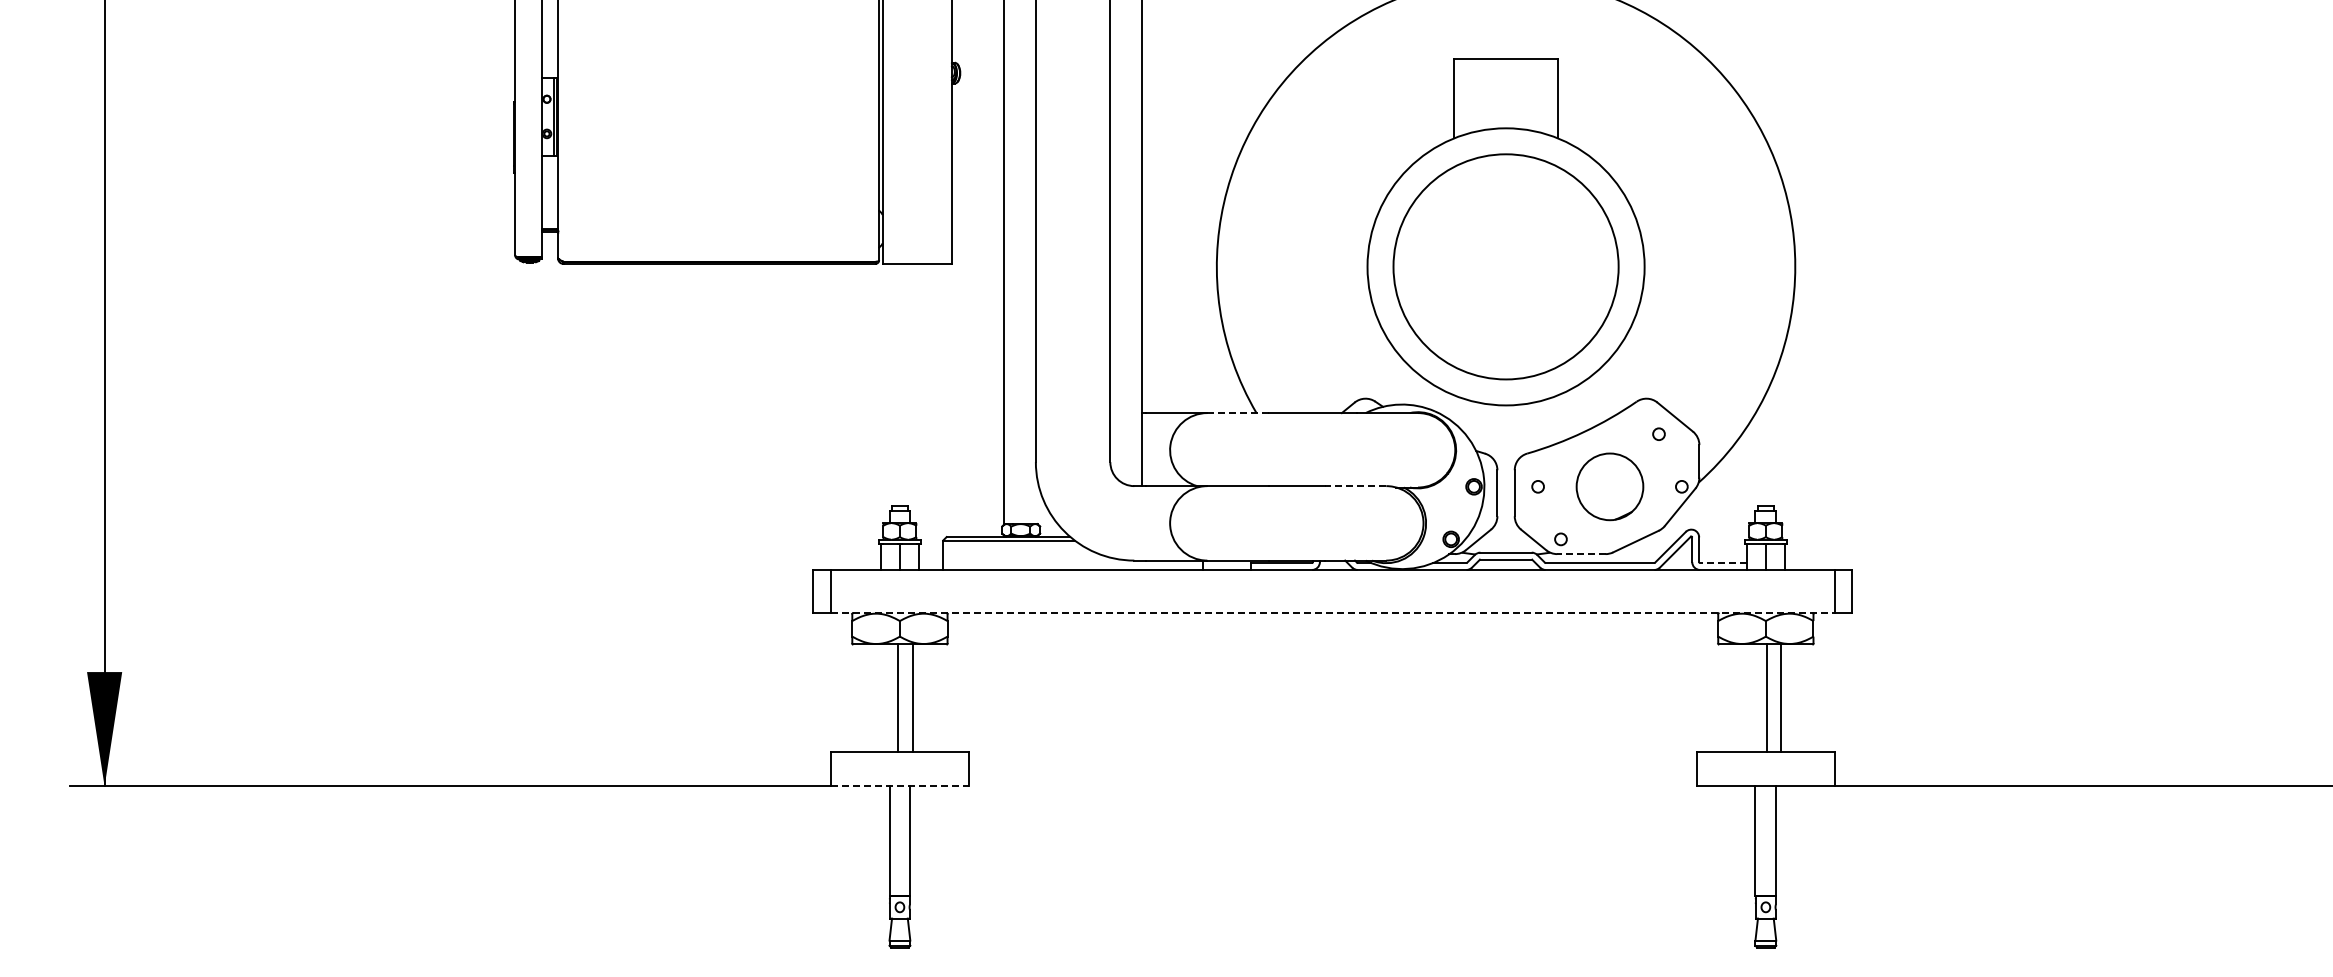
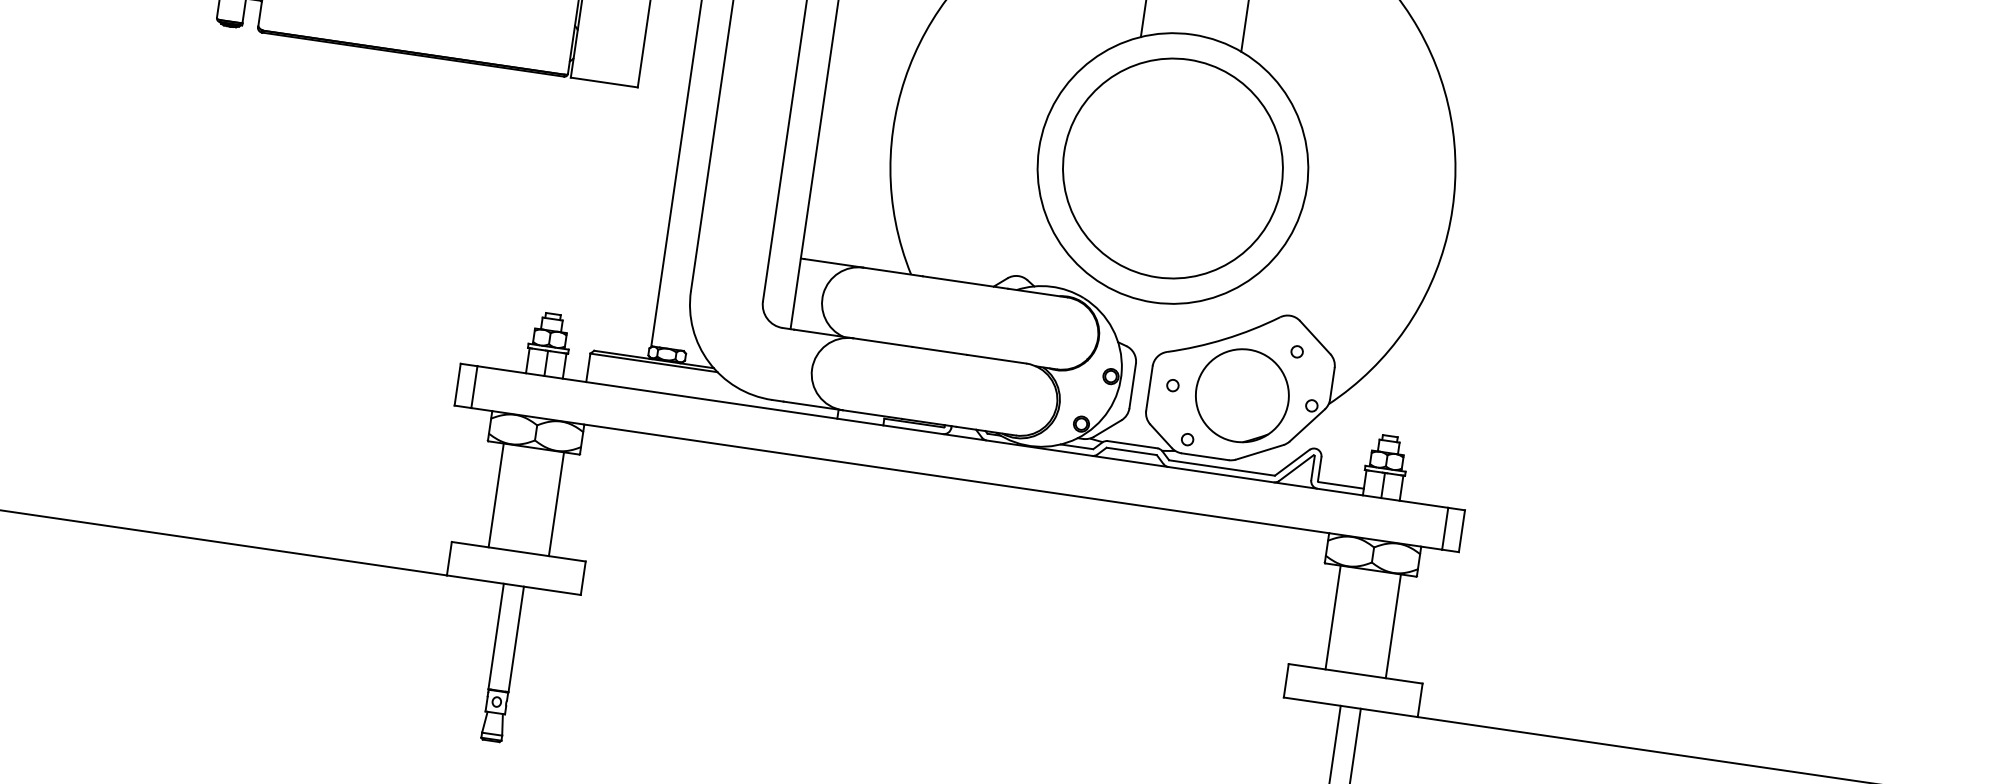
line: (1237, 413) -> (892, 272), dashed -> solid
line: (1355, 486) -> (996, 359), dashed -> solid
part: (1609, 486) -> (1241, 395), size x1.43
line: (1580, 554) -> (1204, 456), dashed -> solid
line: (1722, 563) -> (1340, 485), dashed -> solid
line: (1333, 613) -> (957, 479), dashed -> solid
line: (898, 697) -> (556, 503), moved
line: (912, 697) -> (496, 494), moved
line: (1767, 697) -> (1393, 625), moved
line: (1780, 697) -> (1333, 616), moved
line: (900, 786) -> (514, 585), dashed -> solid

